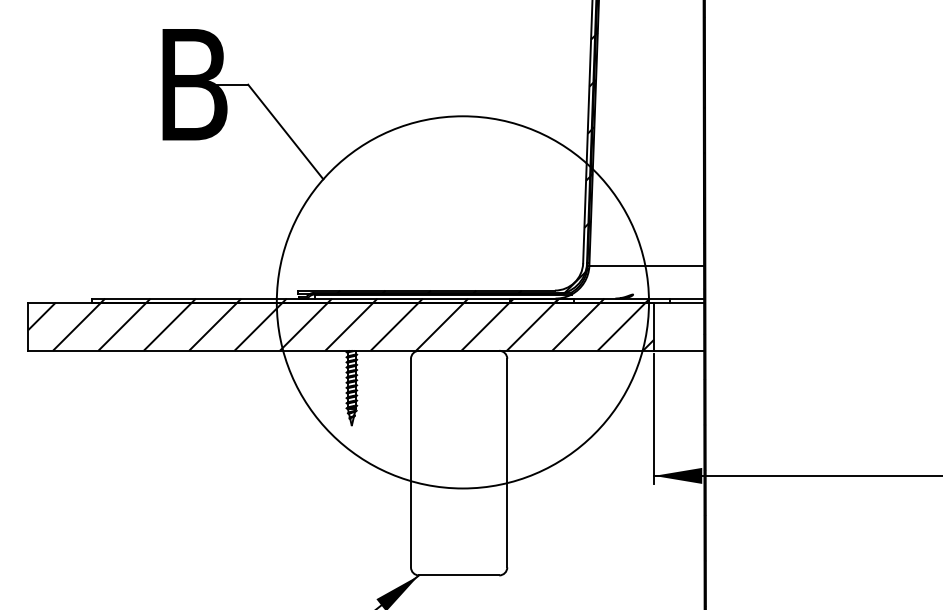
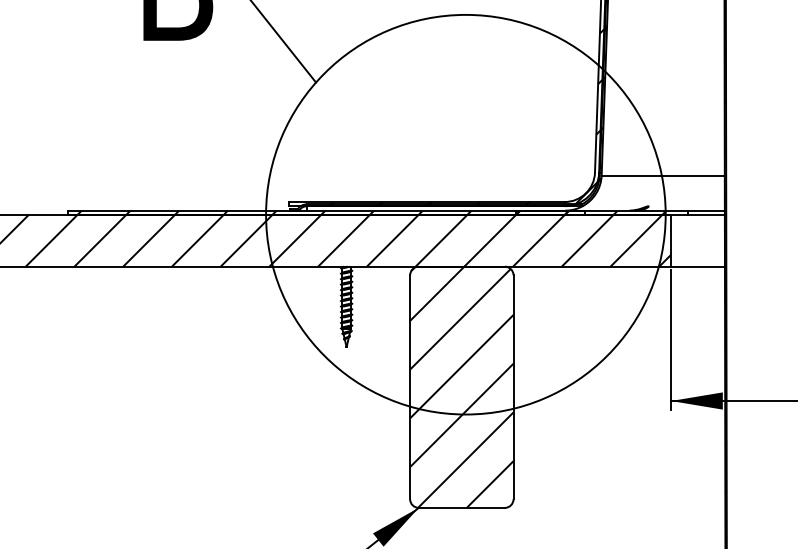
hatch: (459, 462) -> (462, 386), added

